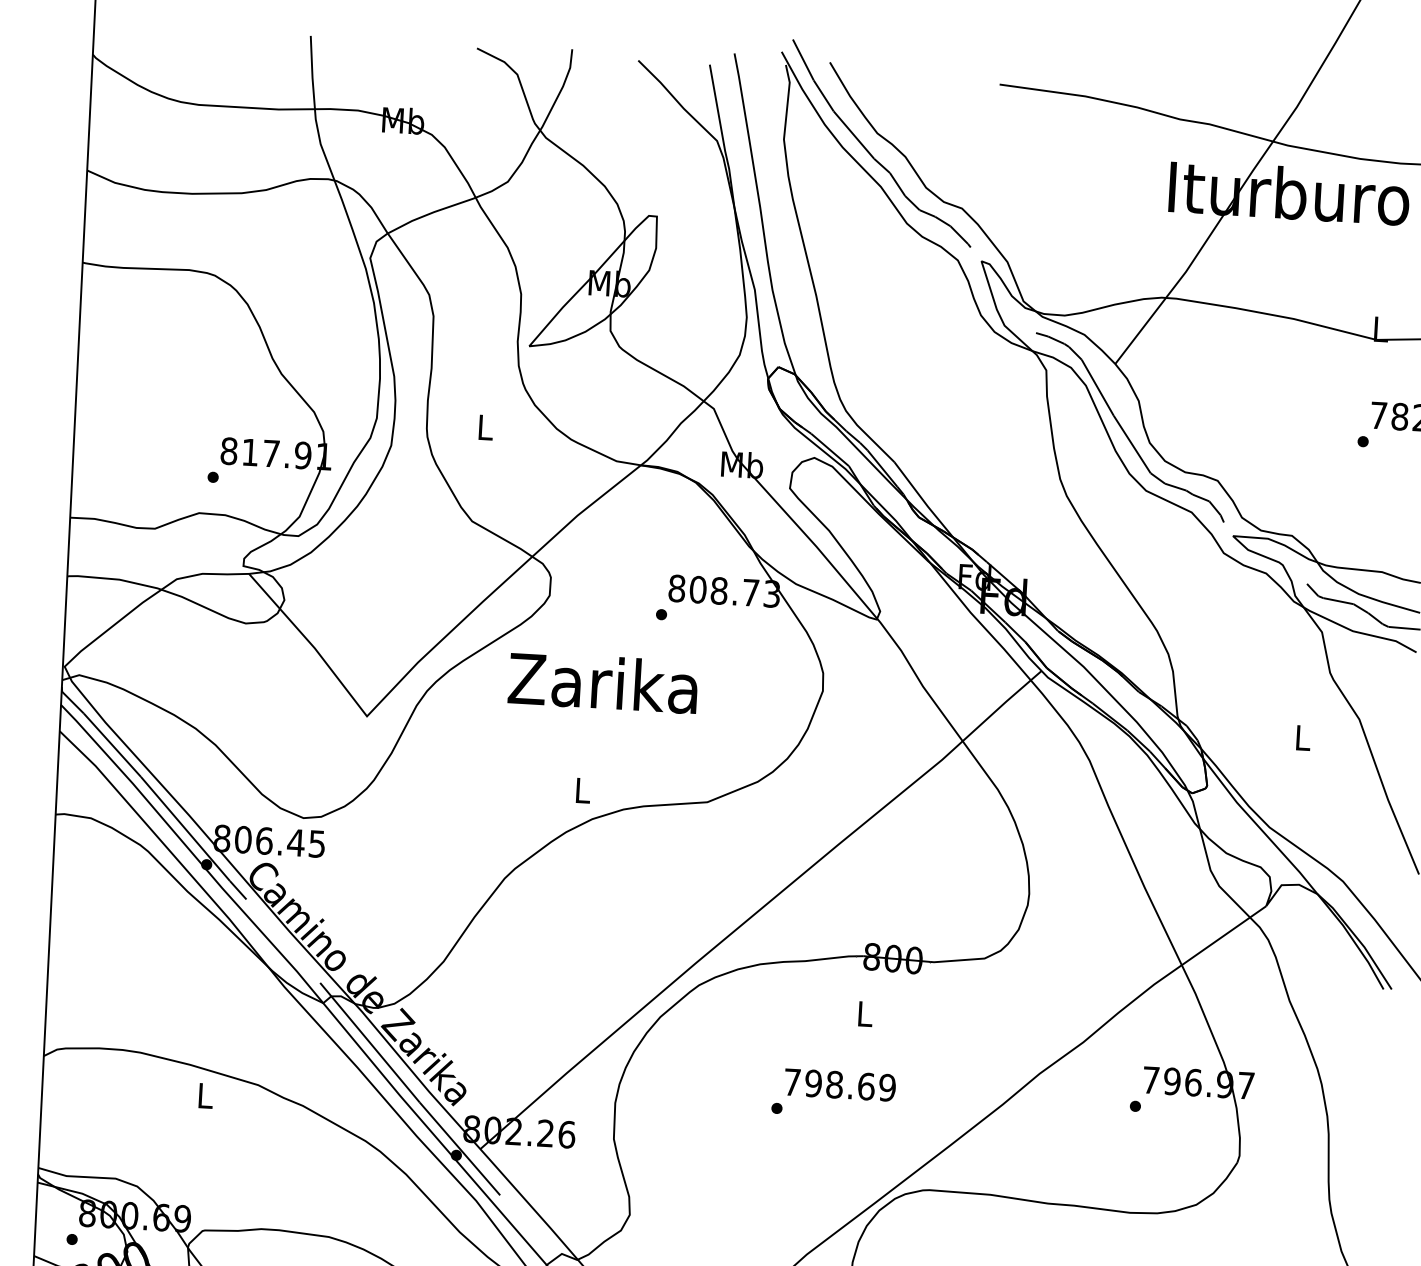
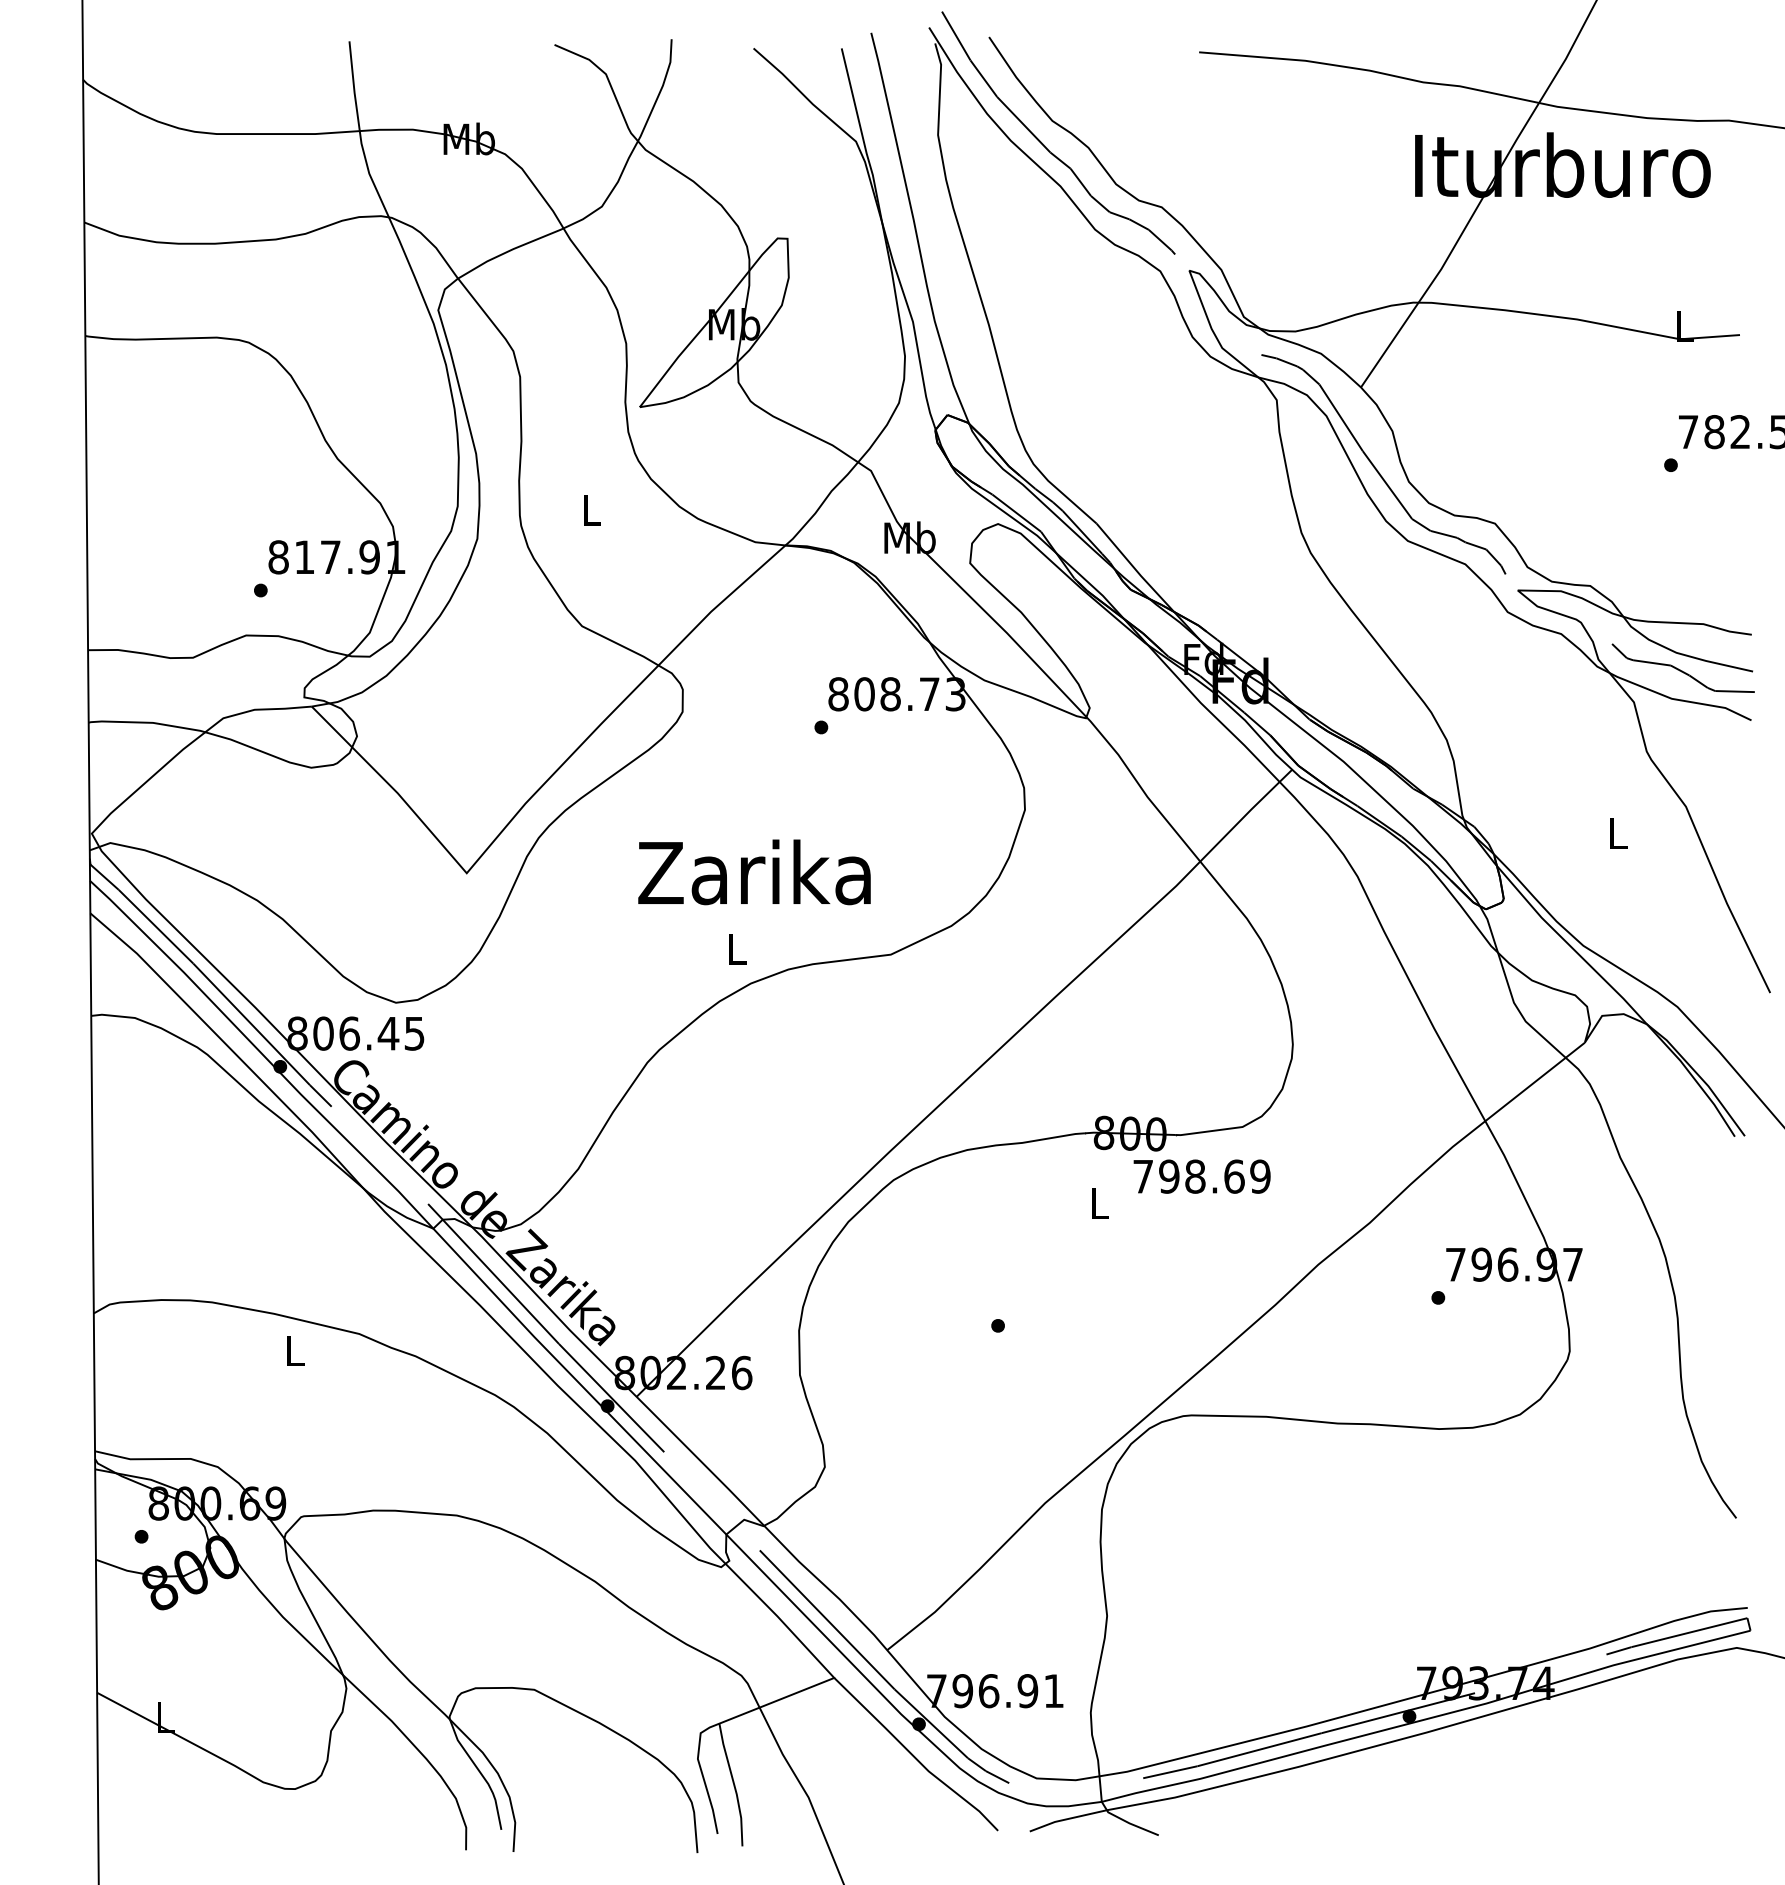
text: (603, 682) -> (754, 872), moved
text: (839, 1084) -> (1201, 1176), moved

